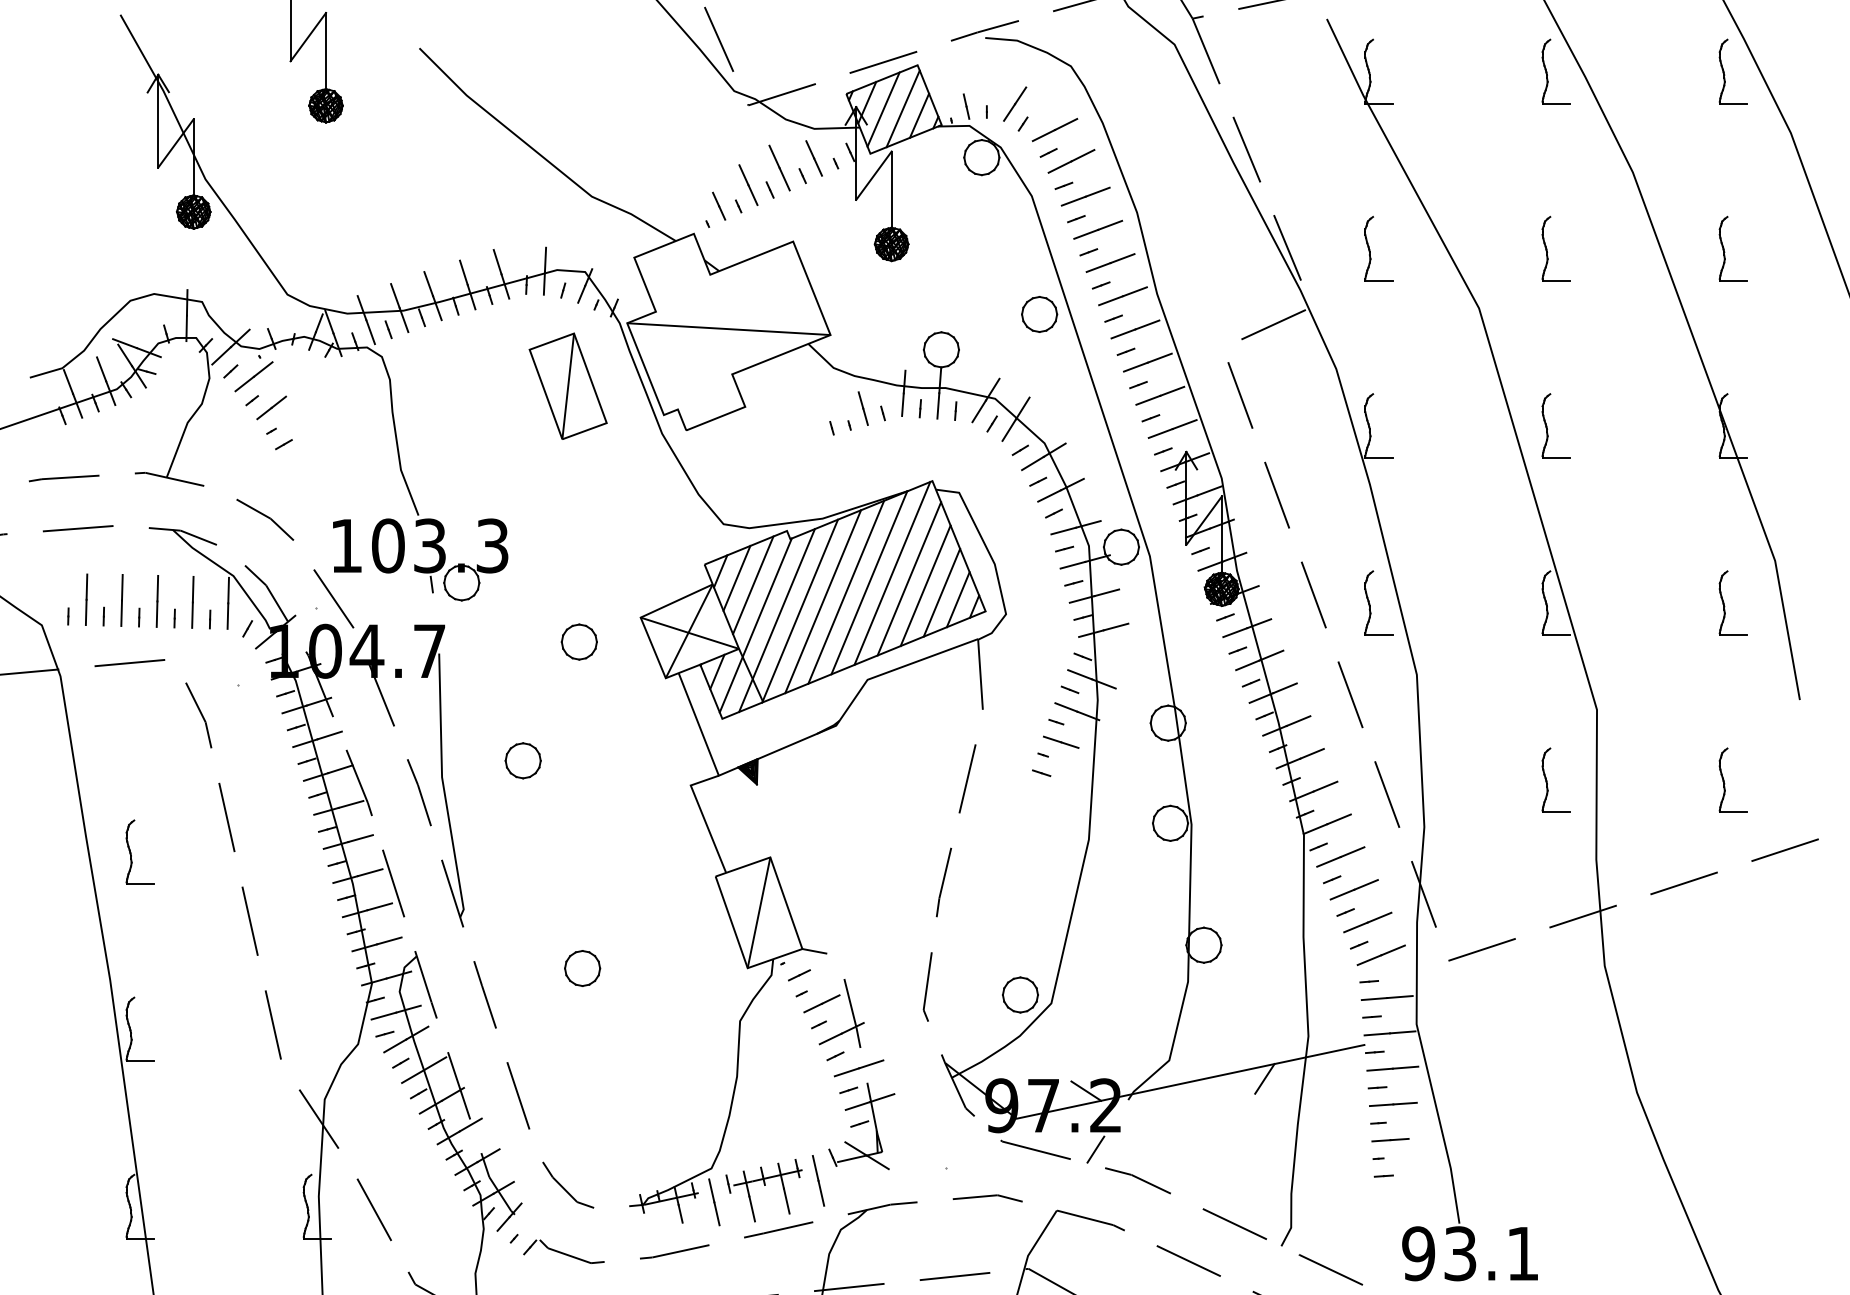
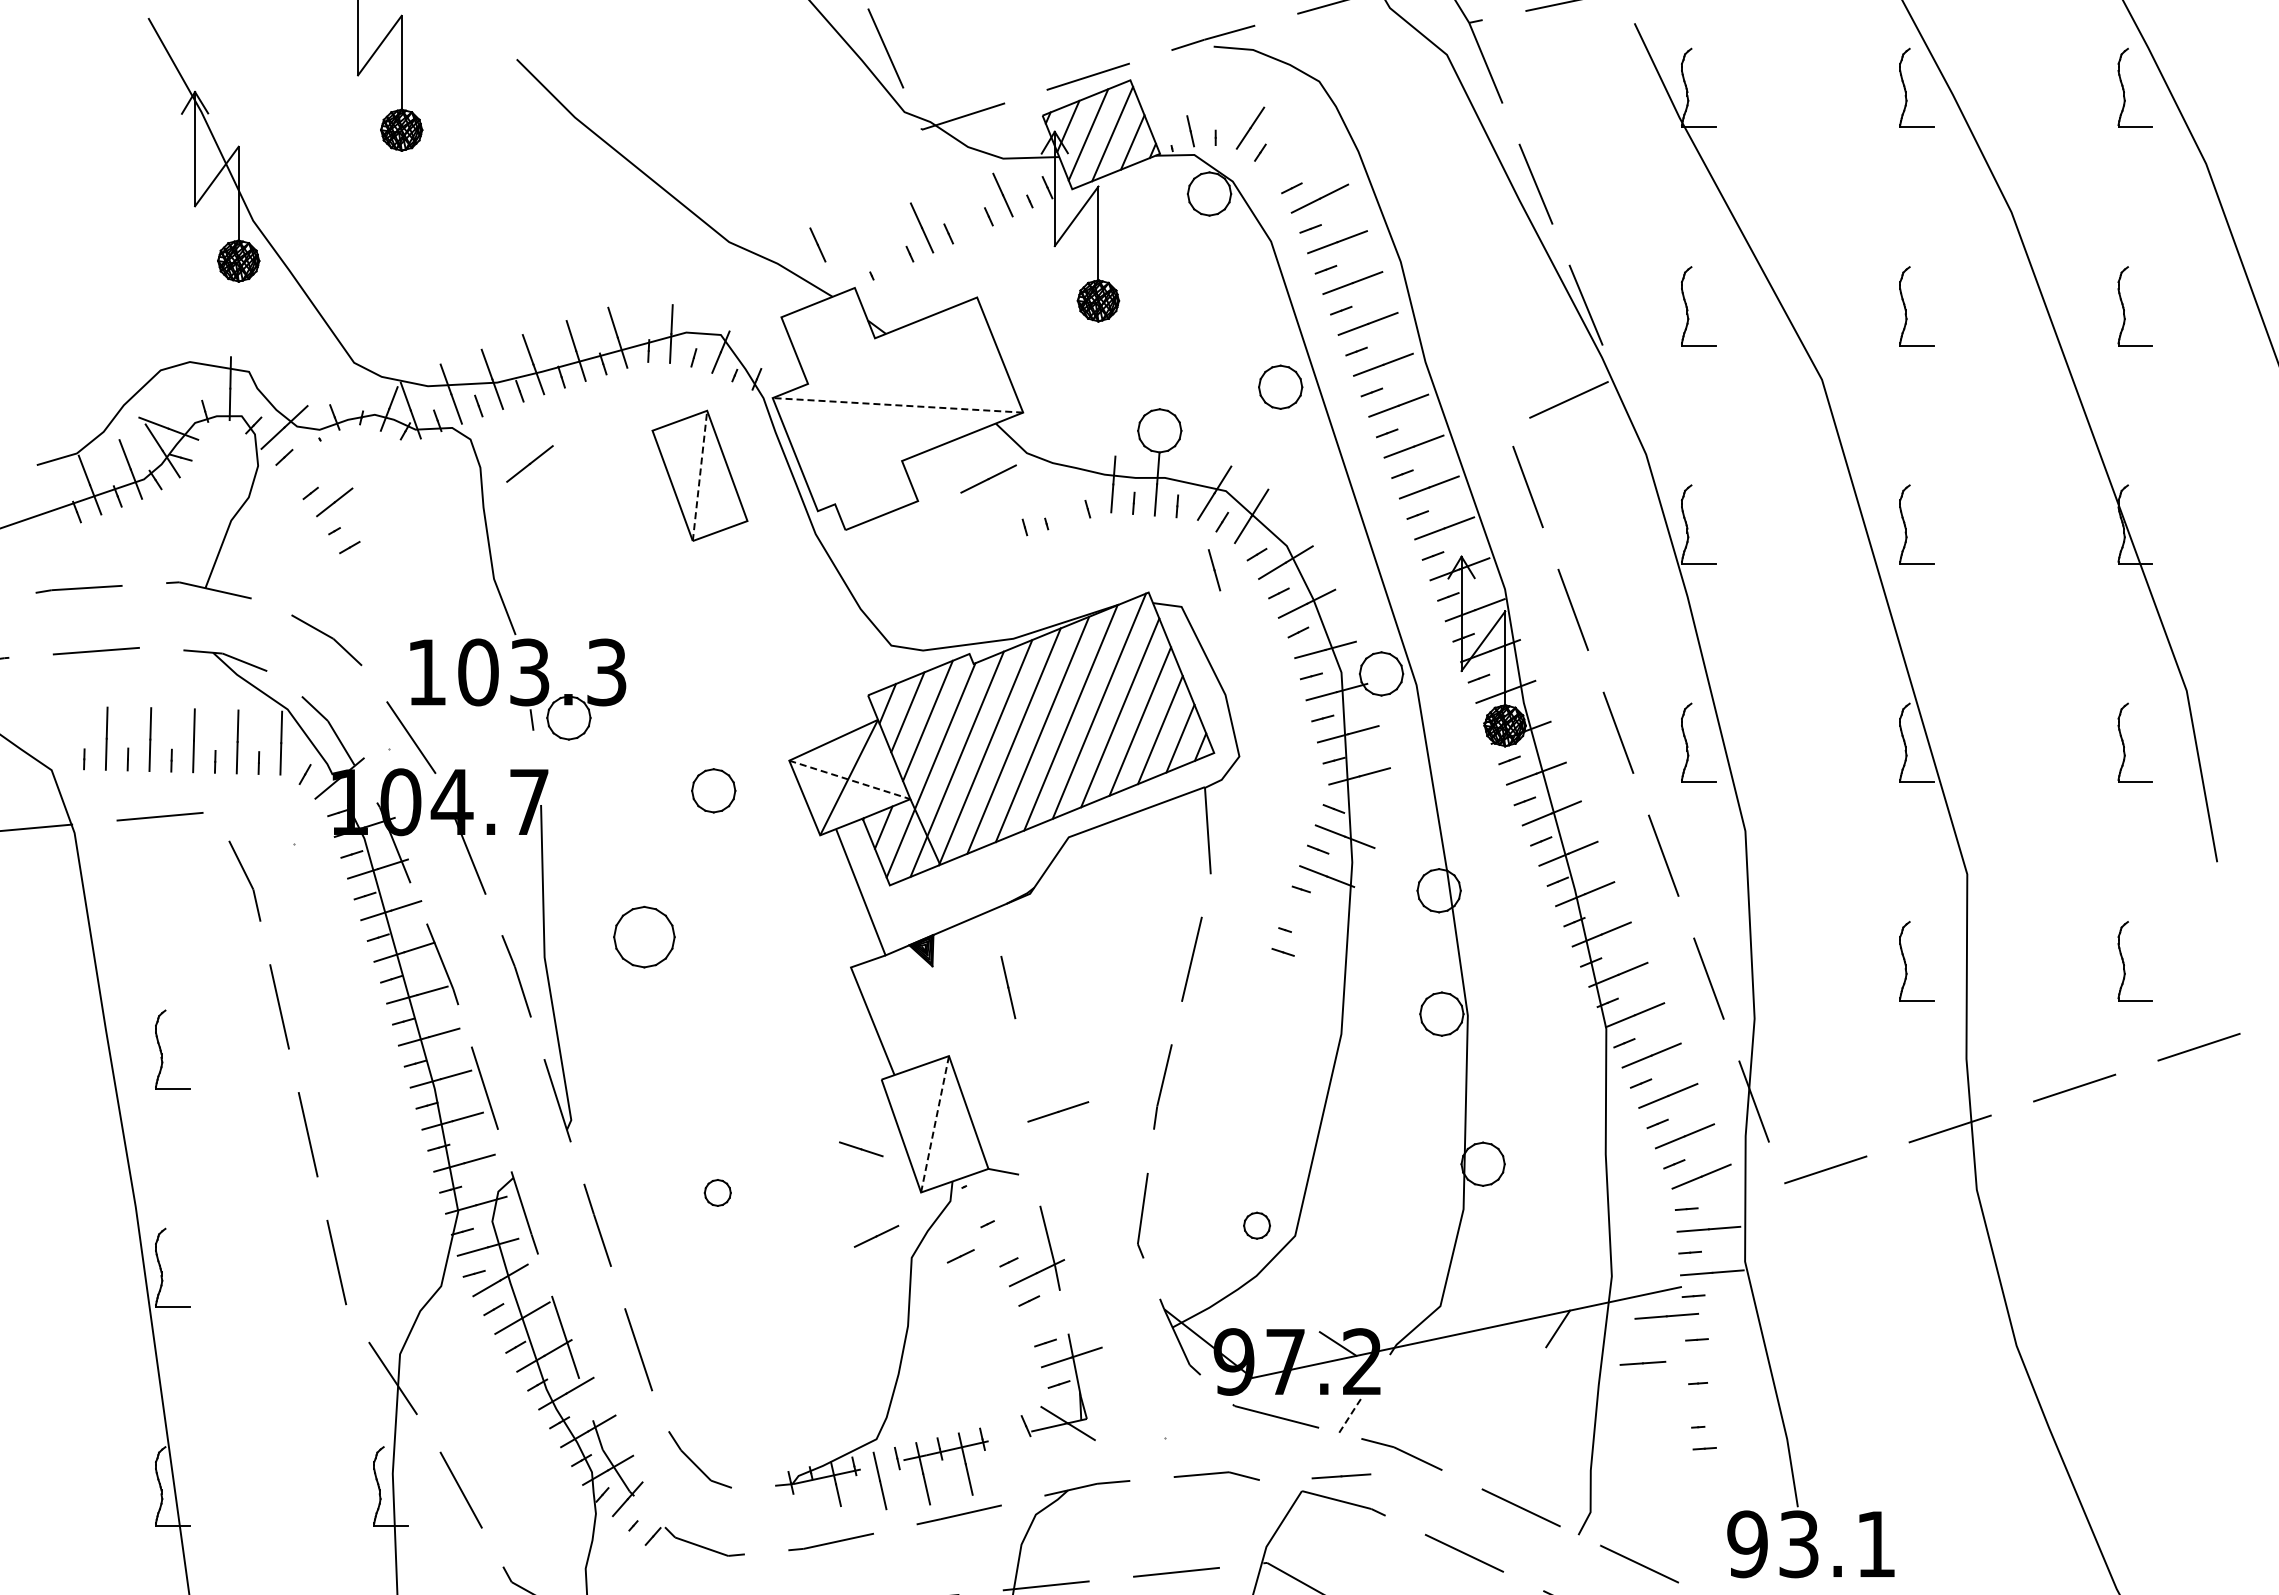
line: (1054, 129) -> (988, 478), moved
line: (779, 167) -> (960, 206), removed
line: (718, 205) -> (817, 244), moved
line: (728, 329) -> (897, 405), solid -> dashed
line: (253, 376) -> (529, 463), moved
line: (568, 386) -> (700, 475), solid -> dashed
line: (863, 408) -> (1214, 570), moved
line: (689, 632) -> (849, 779), solid -> dashed
line: (1061, 742) -> (861, 1149), moved
part: (523, 760) -> (644, 936), size x1.4
line: (759, 912) -> (935, 1124), solid -> dashed
part: (582, 968) -> (717, 1192), size x0.6
line: (799, 975) -> (960, 1256), moved
part: (1019, 994) -> (1256, 1225), size x0.6
line: (821, 1003) -> (876, 1235), moved
line: (859, 1068) -> (1058, 1111), moved
line: (1392, 1068) -> (1666, 1315), moved
line: (1393, 1104) -> (1341, 1476), moved
line: (1390, 1139) -> (1642, 1362), moved
line: (1096, 1149) -> (1350, 1415), solid -> dashed
line: (818, 1180) -> (1008, 987), moved

